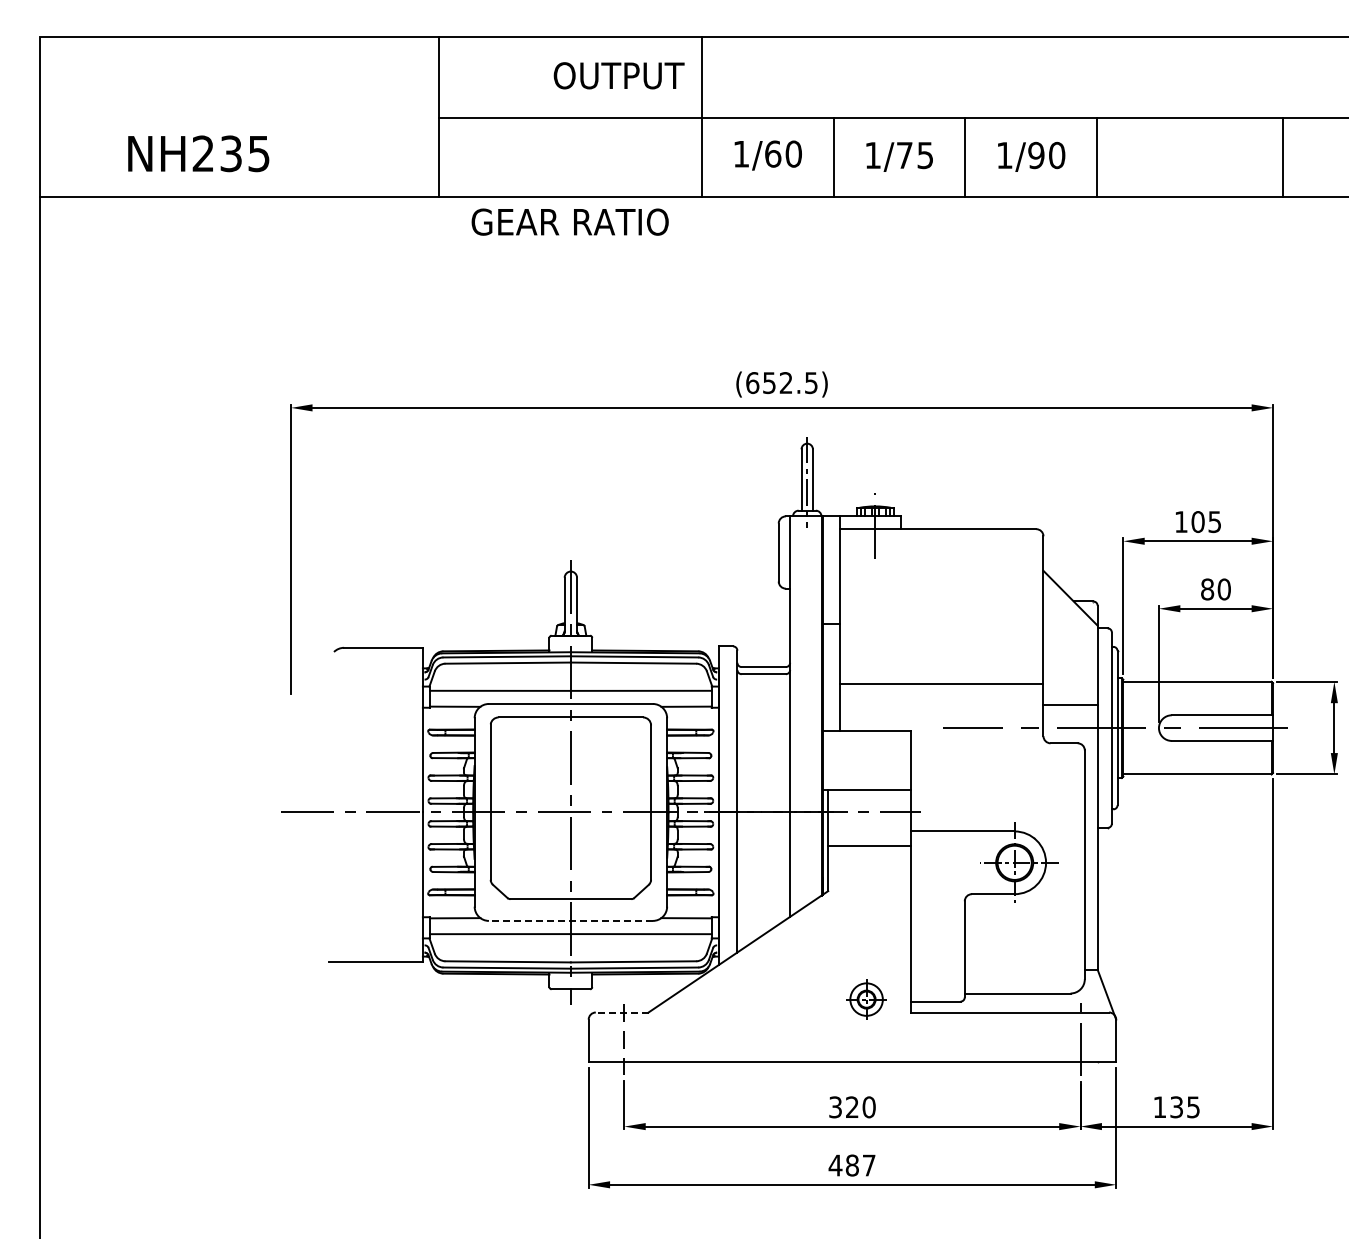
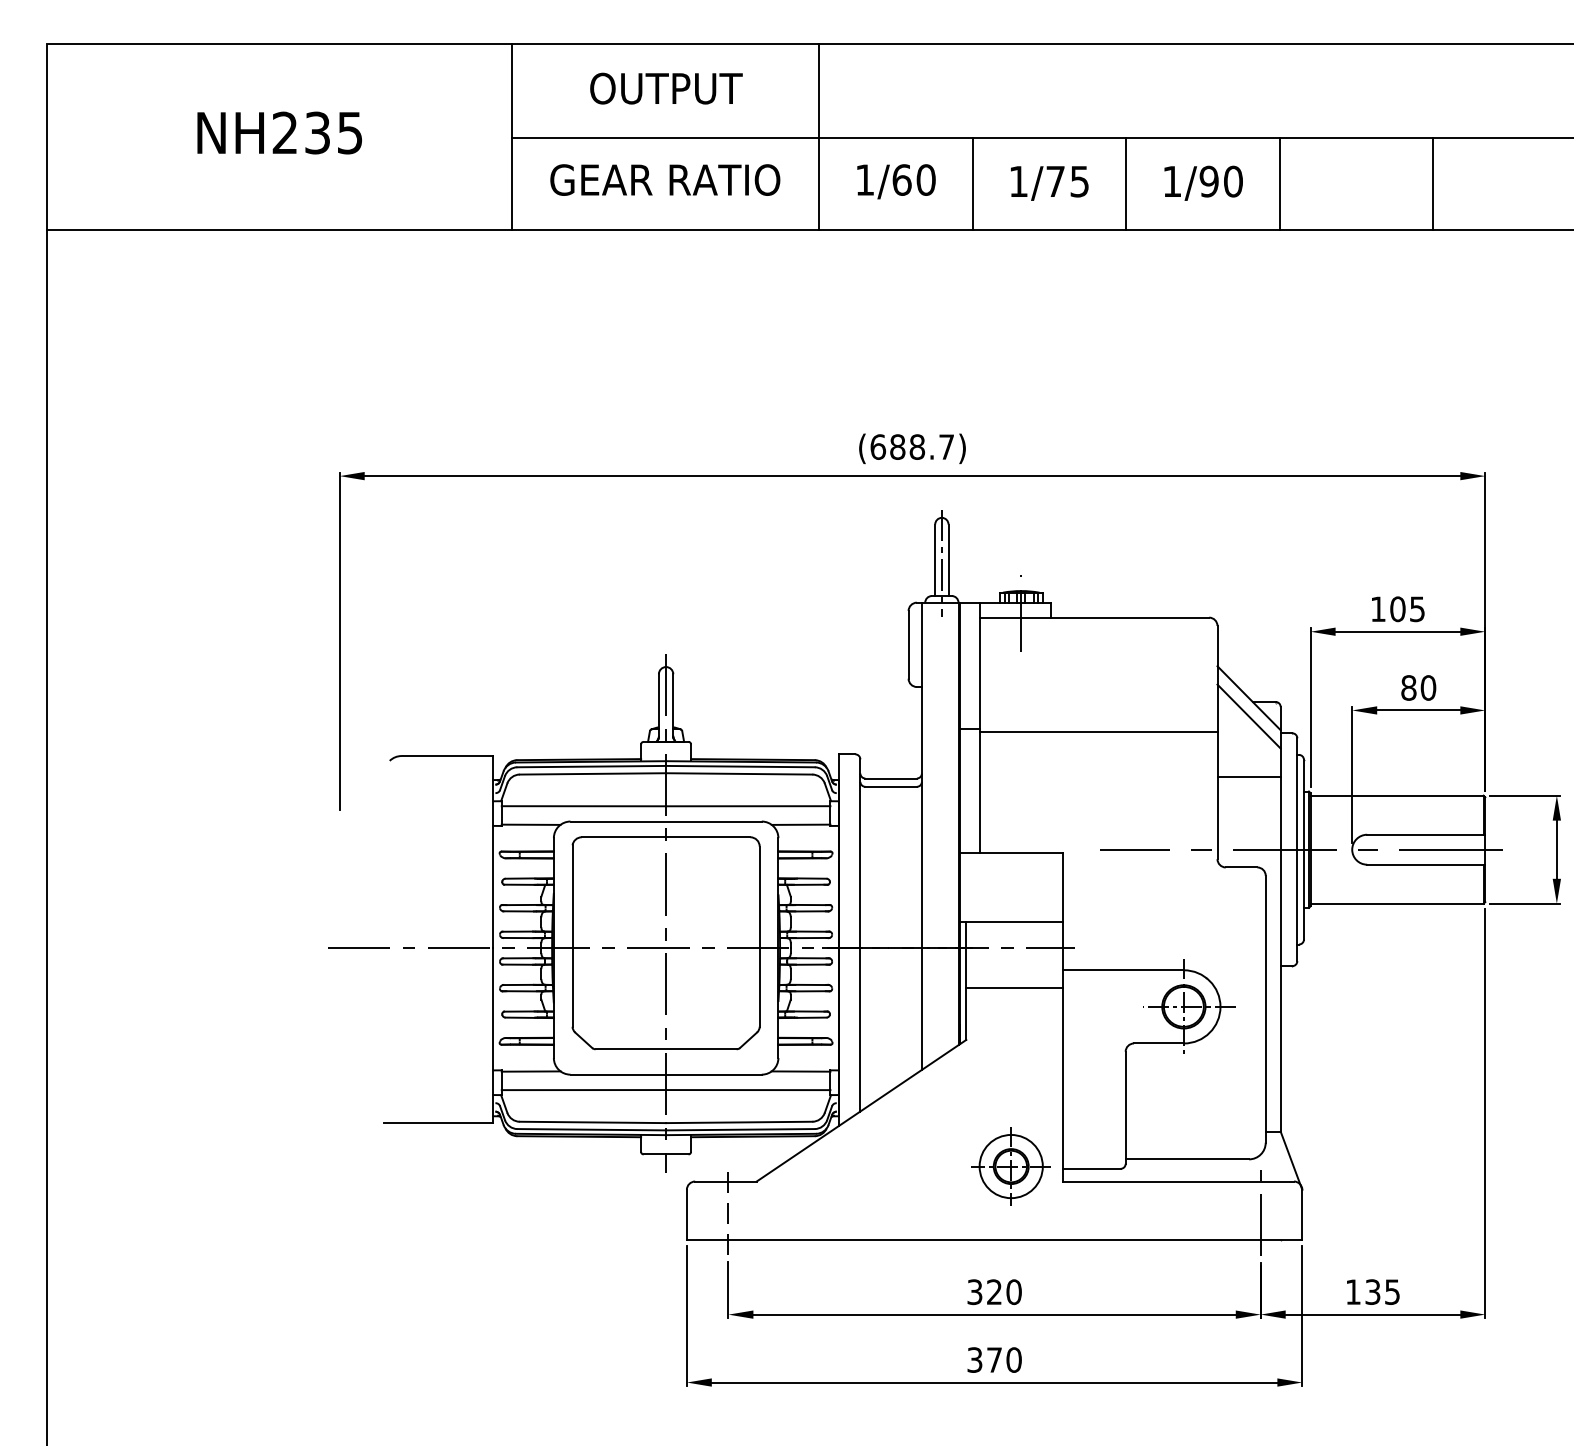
text: (618, 75) -> (665, 88), moved
text: (198, 153) -> (279, 132), moved
line: (1282, 157) -> (1433, 183), moved
text: (569, 221) -> (664, 179), moved
text: (790, 383) -> (922, 447), (652.5) -> (688.7)
line: (1070, 613) -> (1249, 715), added
line: (941, 684) -> (1098, 732), moved
line: (1070, 704) -> (1249, 776), moved
line: (570, 920) -> (665, 1074), dashed -> solid
part: (866, 999) -> (1011, 1166), size x1.67
line: (621, 1012) -> (725, 1181), dashed -> solid
text: (851, 1165) -> (993, 1360), 487 -> 370

